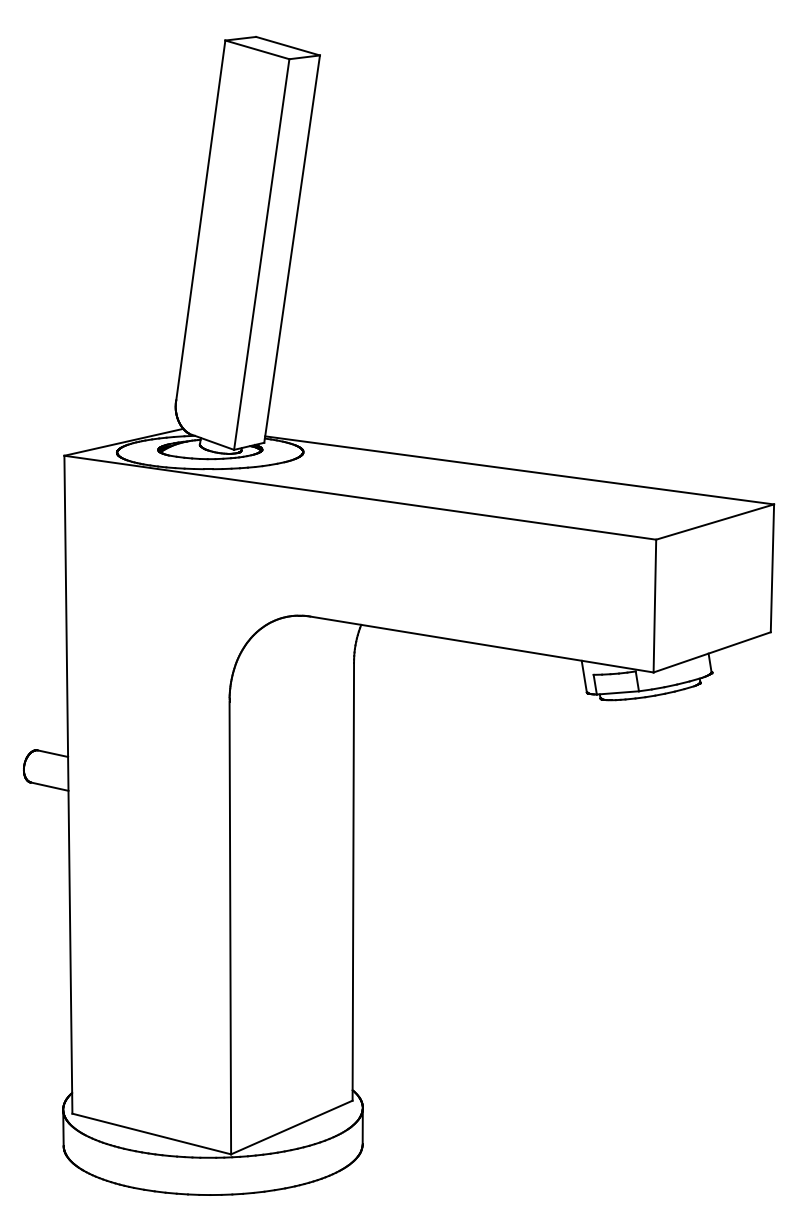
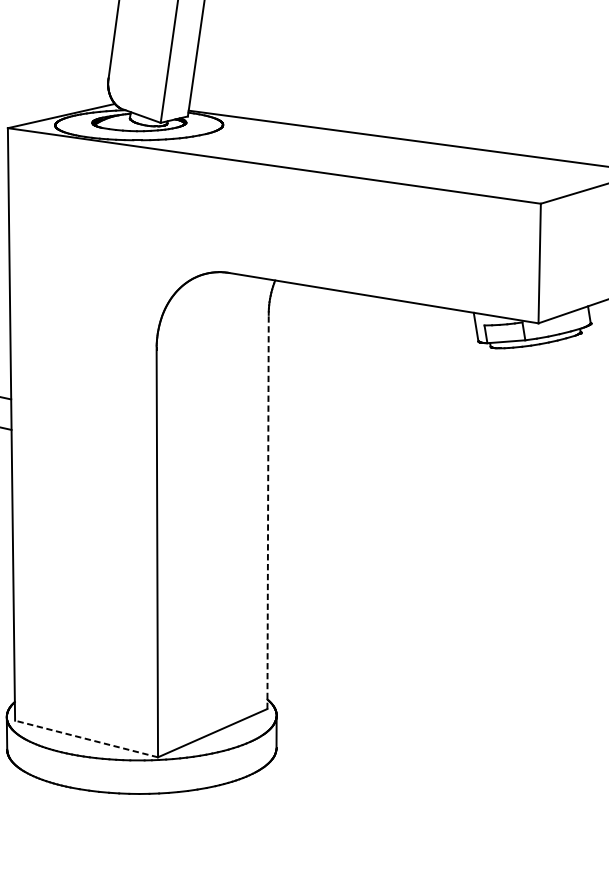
line: (353, 881) -> (268, 511), solid -> dashed
line: (151, 1134) -> (86, 739), solid -> dashed

